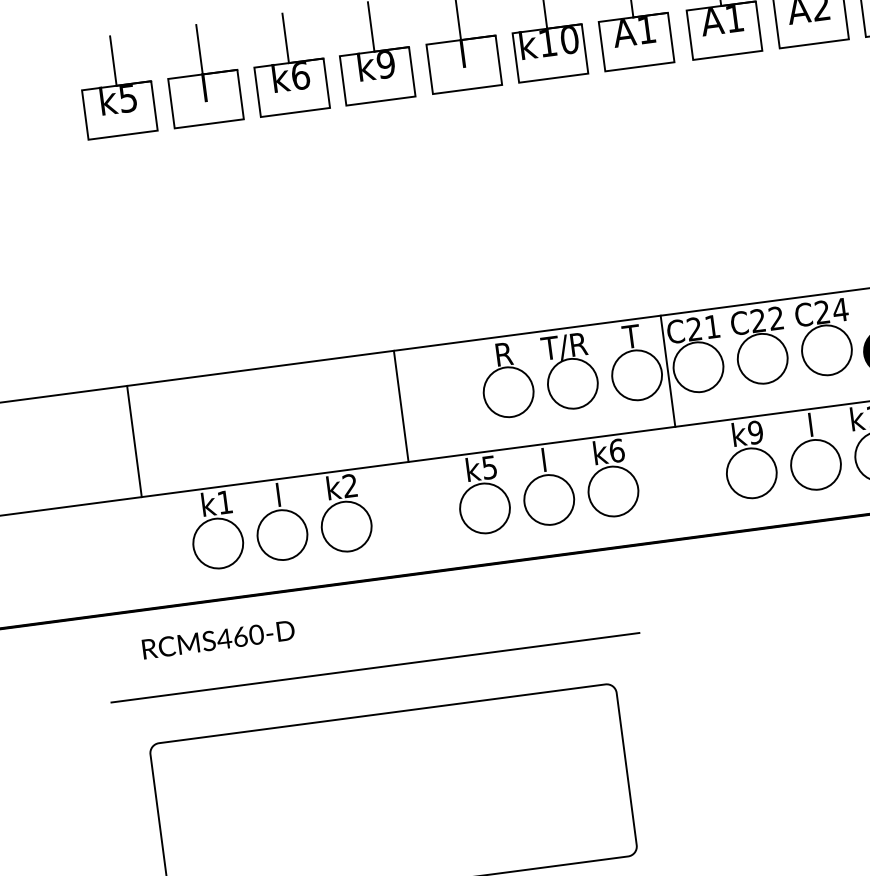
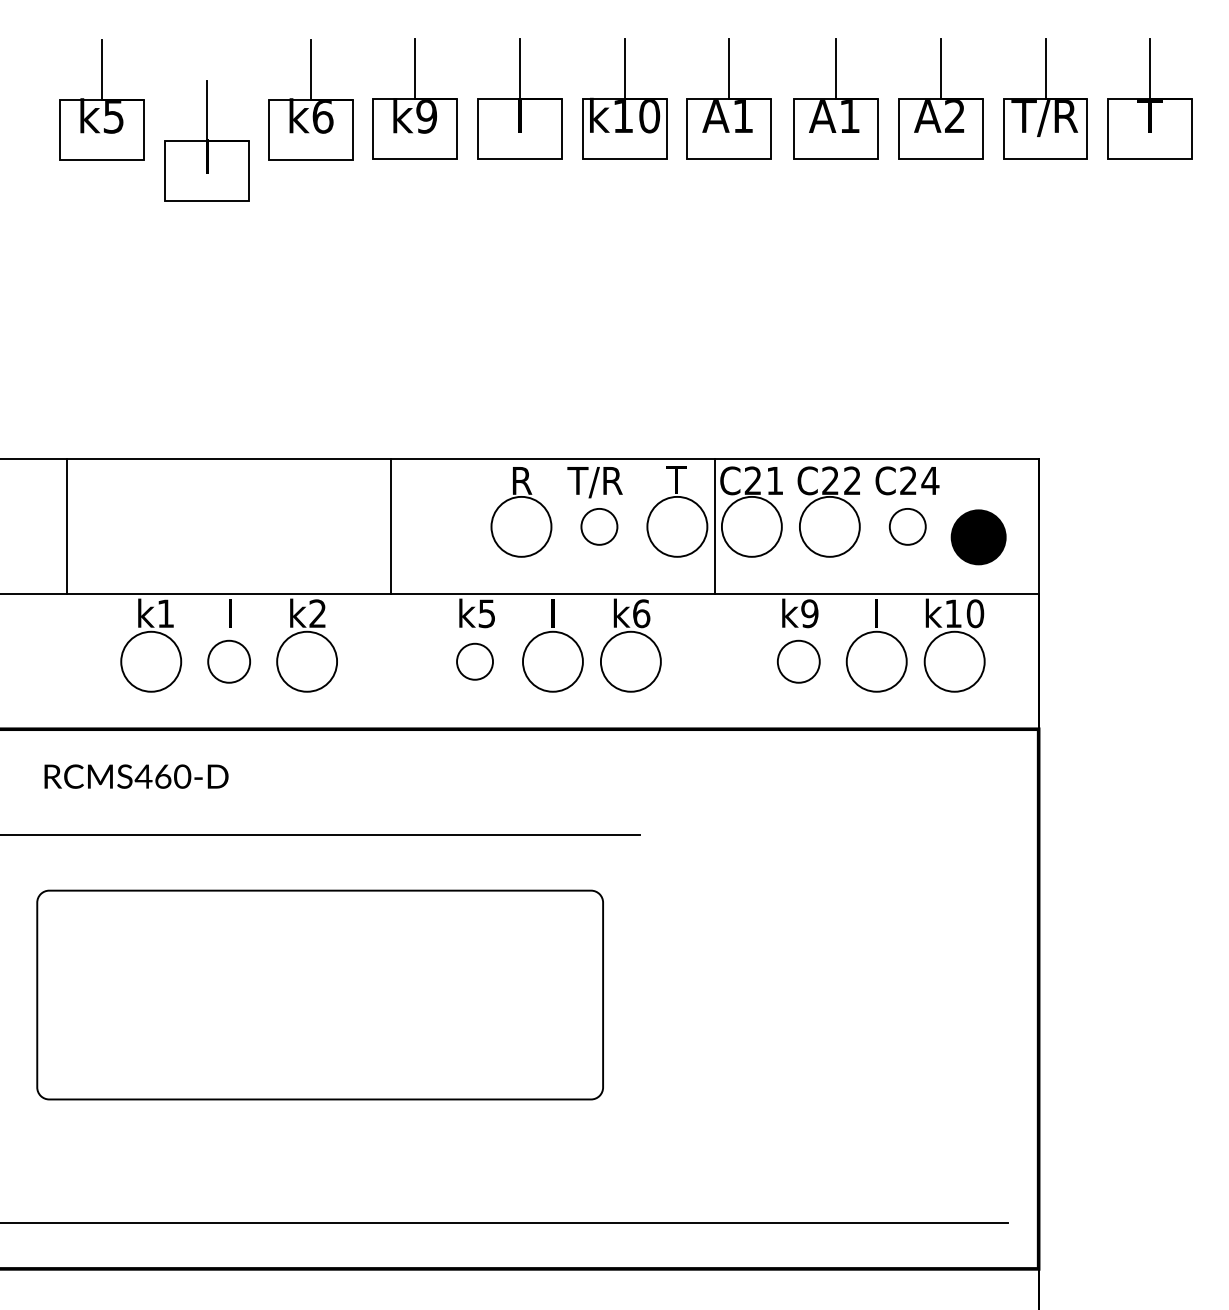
part: (201, 74) -> (206, 140), moved
circle: (826, 350) -> (907, 526), size x0.6
circle: (572, 383) -> (599, 526), size x0.6
circle: (751, 473) -> (798, 661), size x0.7
circle: (485, 508) -> (475, 661), size x0.6
circle: (282, 534) -> (229, 661), size x0.7

